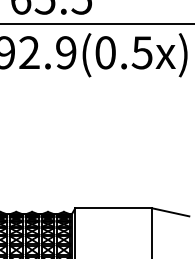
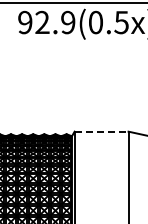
line: (113, 208) -> (101, 131), solid -> dashed

